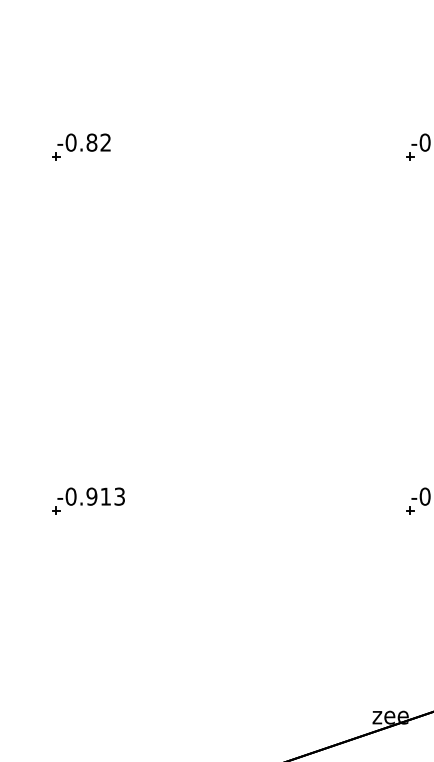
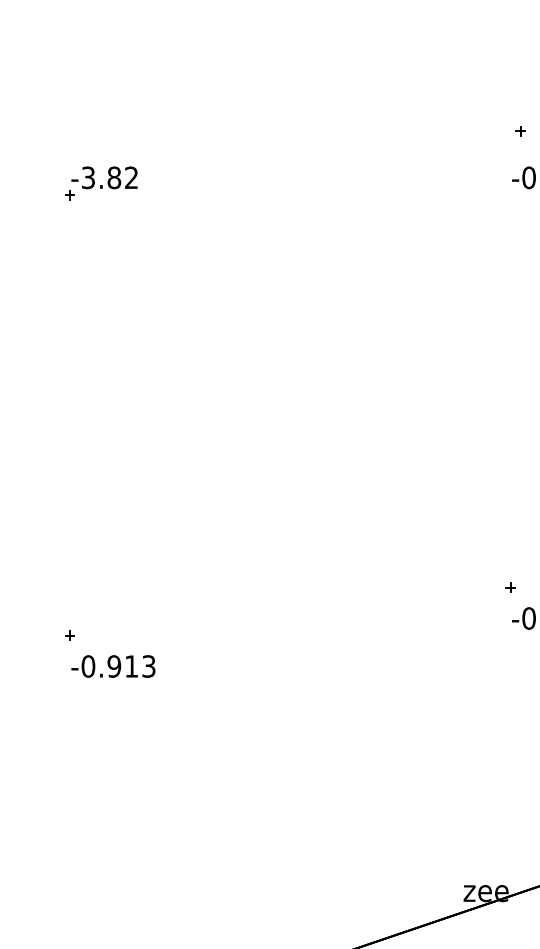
text: (71, 142) -> (88, 177), -0.82 -> -3.82
part: (410, 156) -> (520, 131), moved
text: (91, 496) -> (113, 666), moved
part: (410, 510) -> (510, 587), moved

